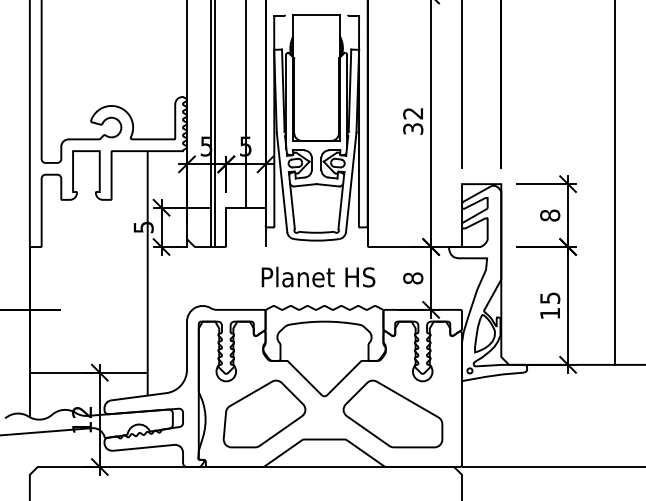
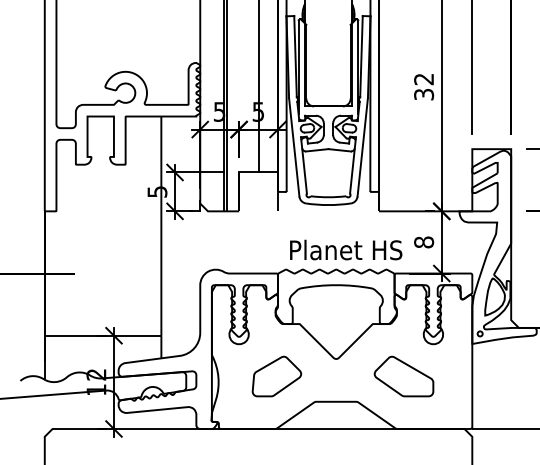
text: (318, 276) -> (346, 249), moved
part: (264, 413) -> (276, 376), size x0.6
part: (392, 413) -> (403, 376), size x0.6

